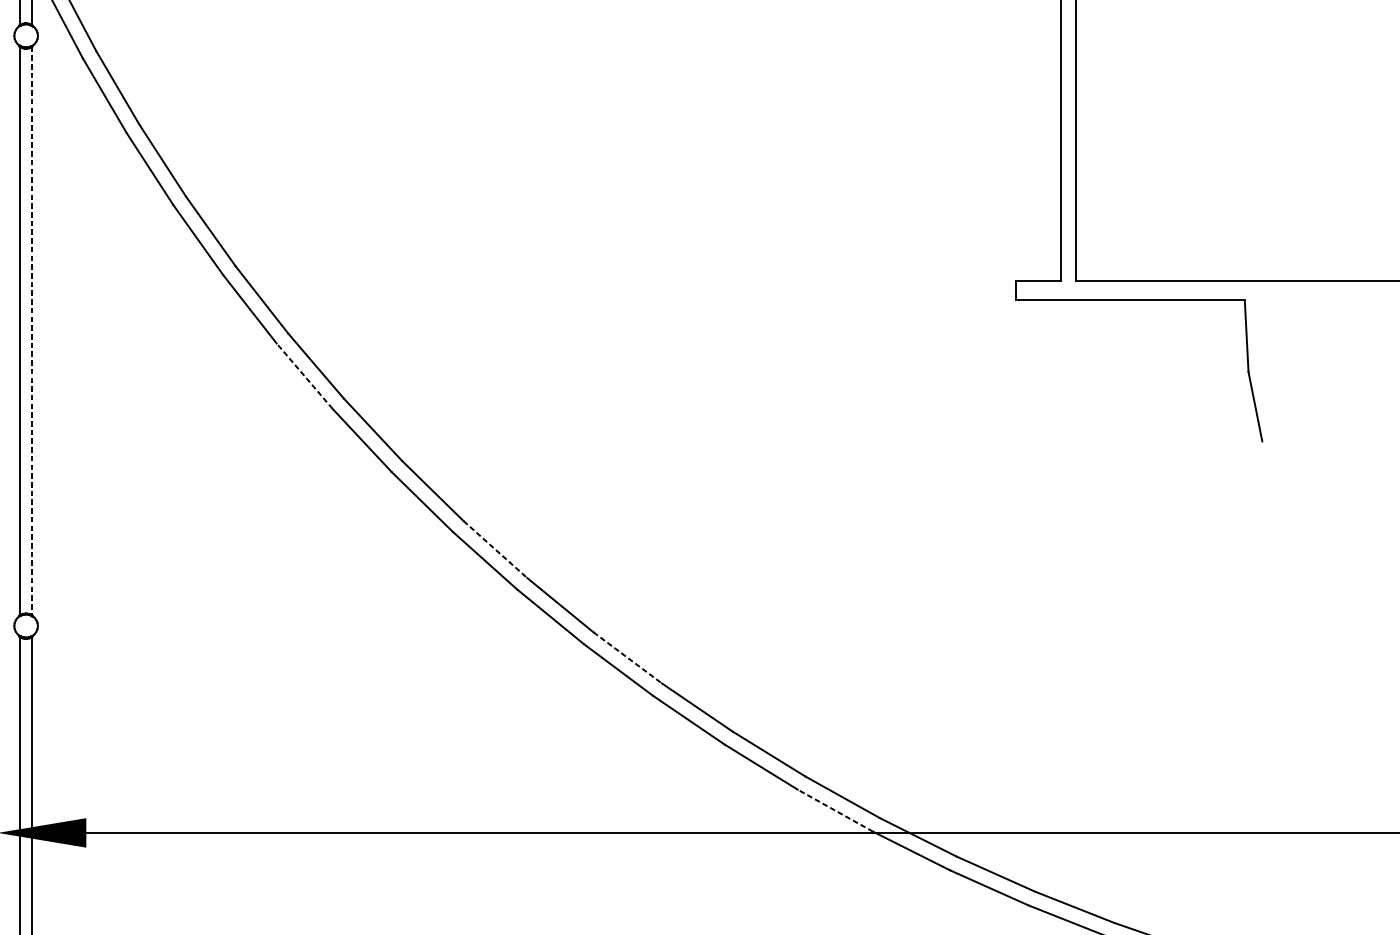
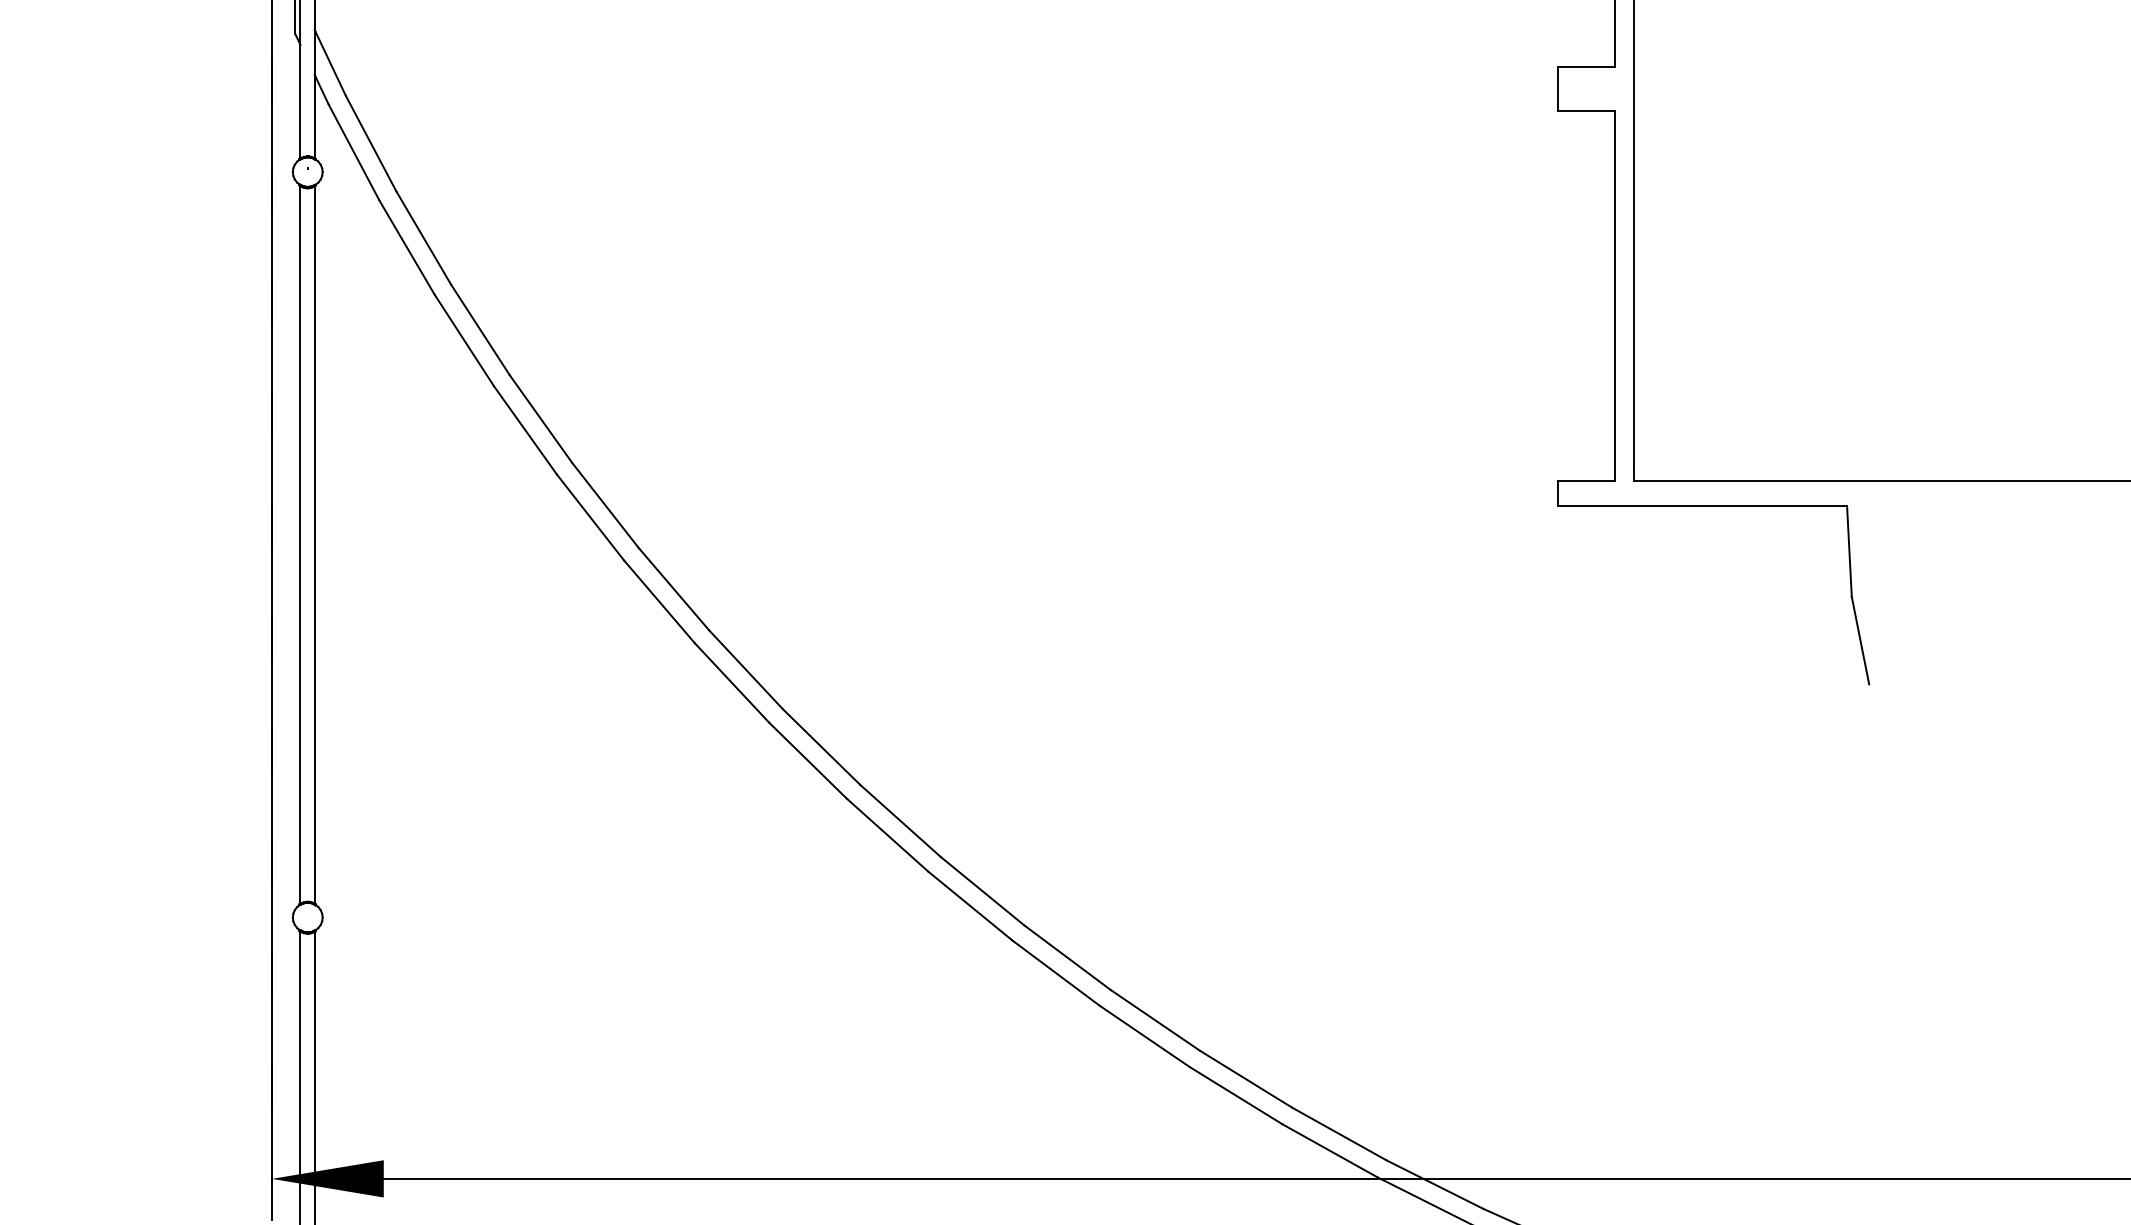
line: (32, 331) -> (315, 545), dashed -> solid
line: (304, 375) -> (659, 601), dashed -> solid
line: (495, 549) -> (900, 821), dashed -> solid
line: (628, 658) -> (1068, 958), dashed -> solid
line: (835, 810) -> (1329, 1150), dashed -> solid

